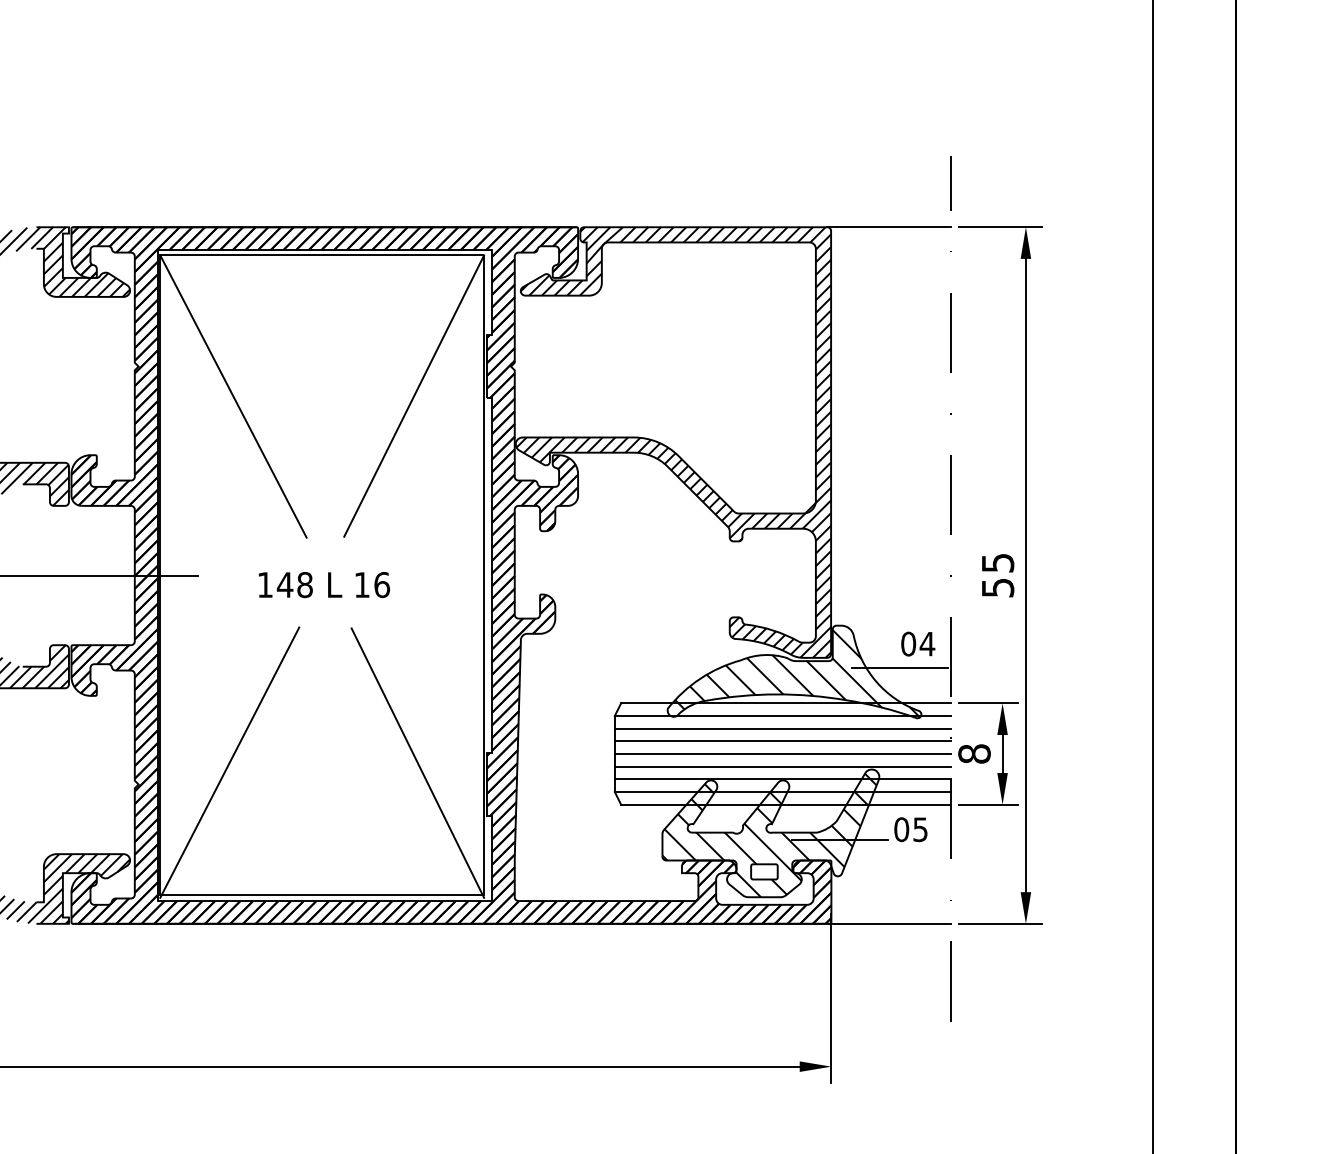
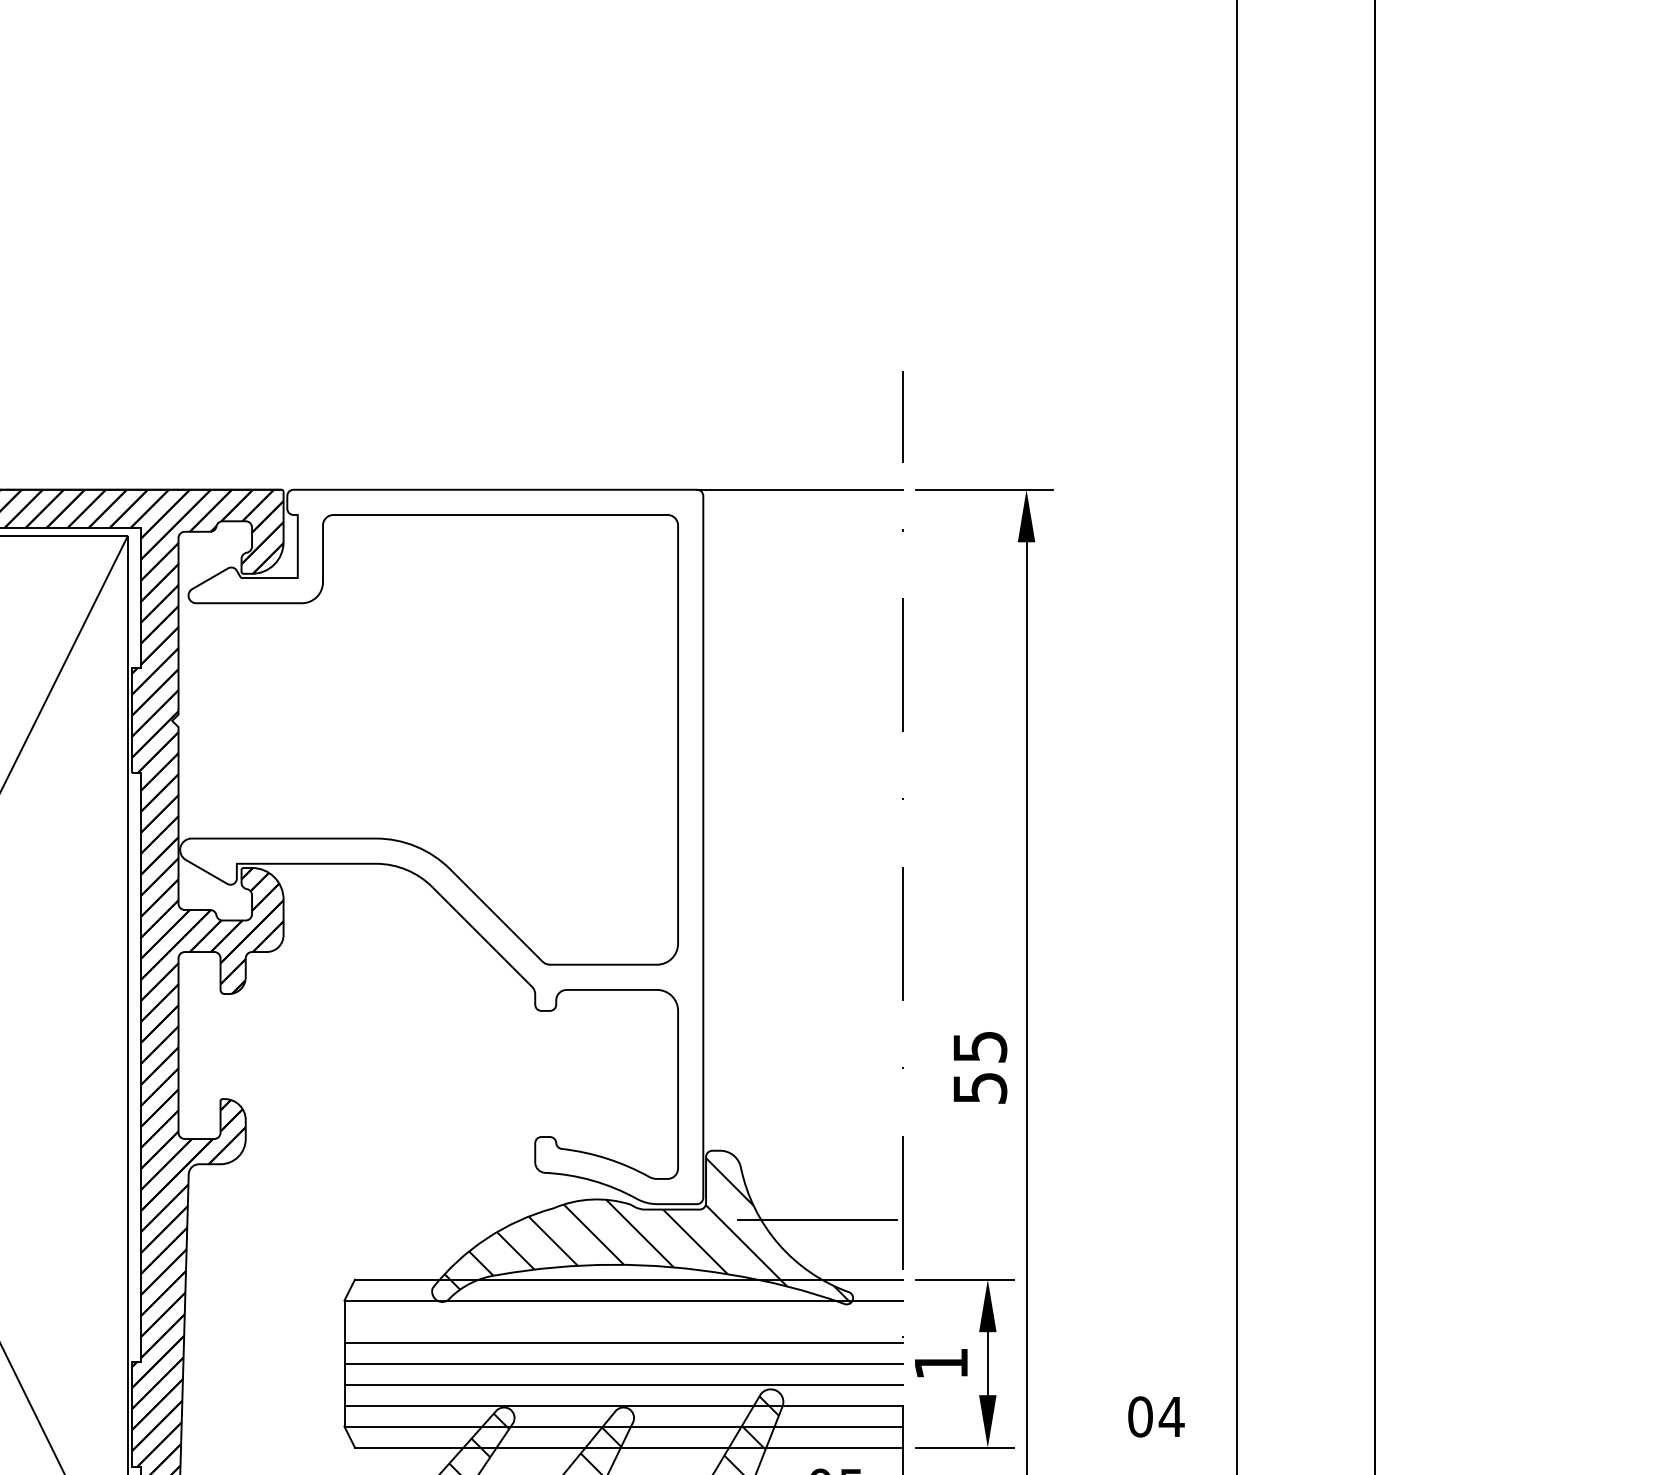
hatch: (673, 442) -> (441, 846), removed
text: (918, 643) -> (1156, 1415), moved
line: (782, 728) -> (622, 1321), removed
text: (974, 753) -> (941, 1362), 8 -> 1

